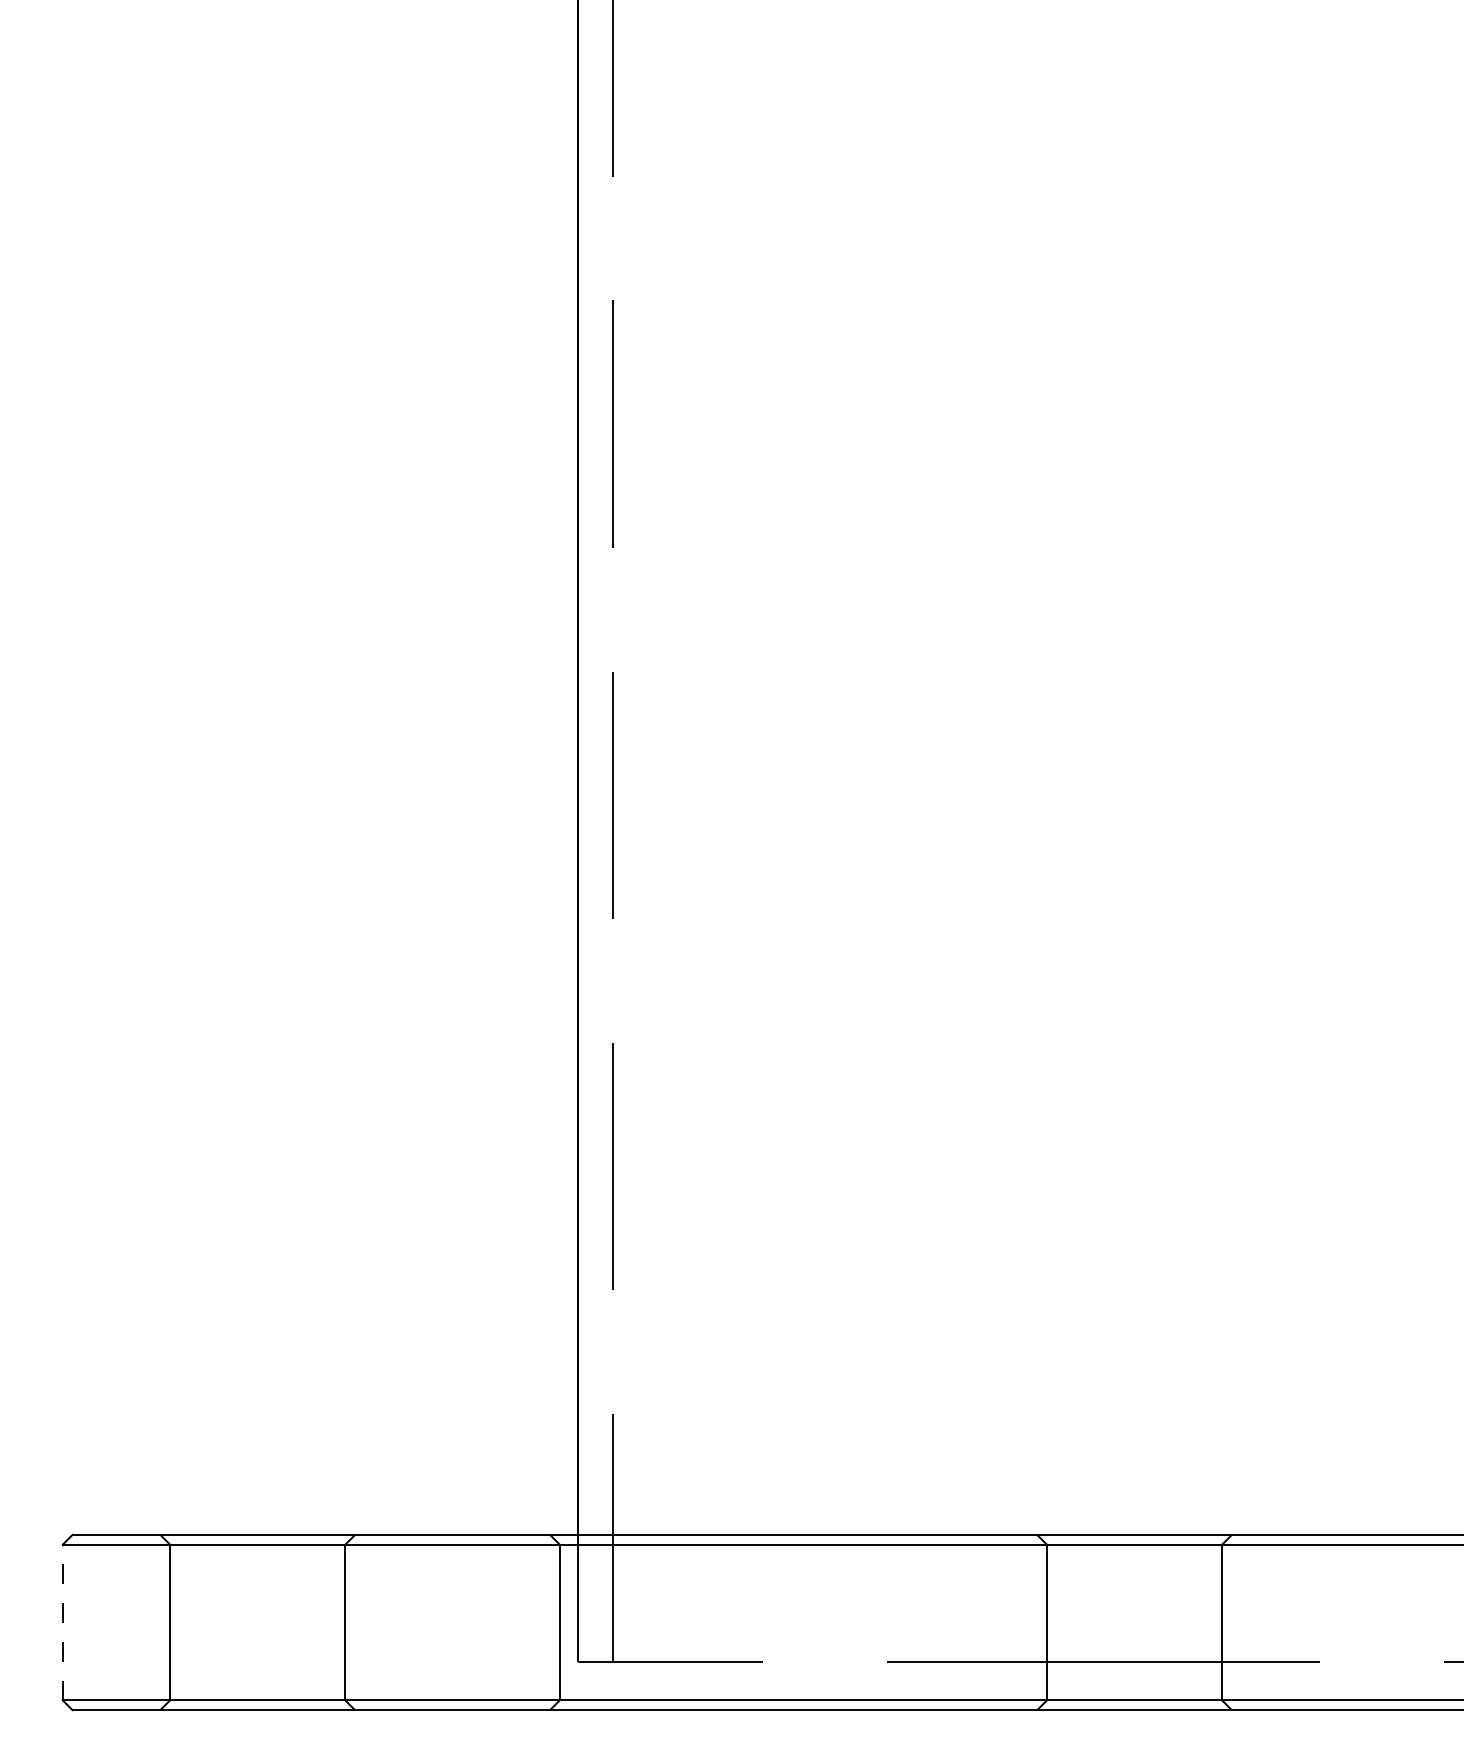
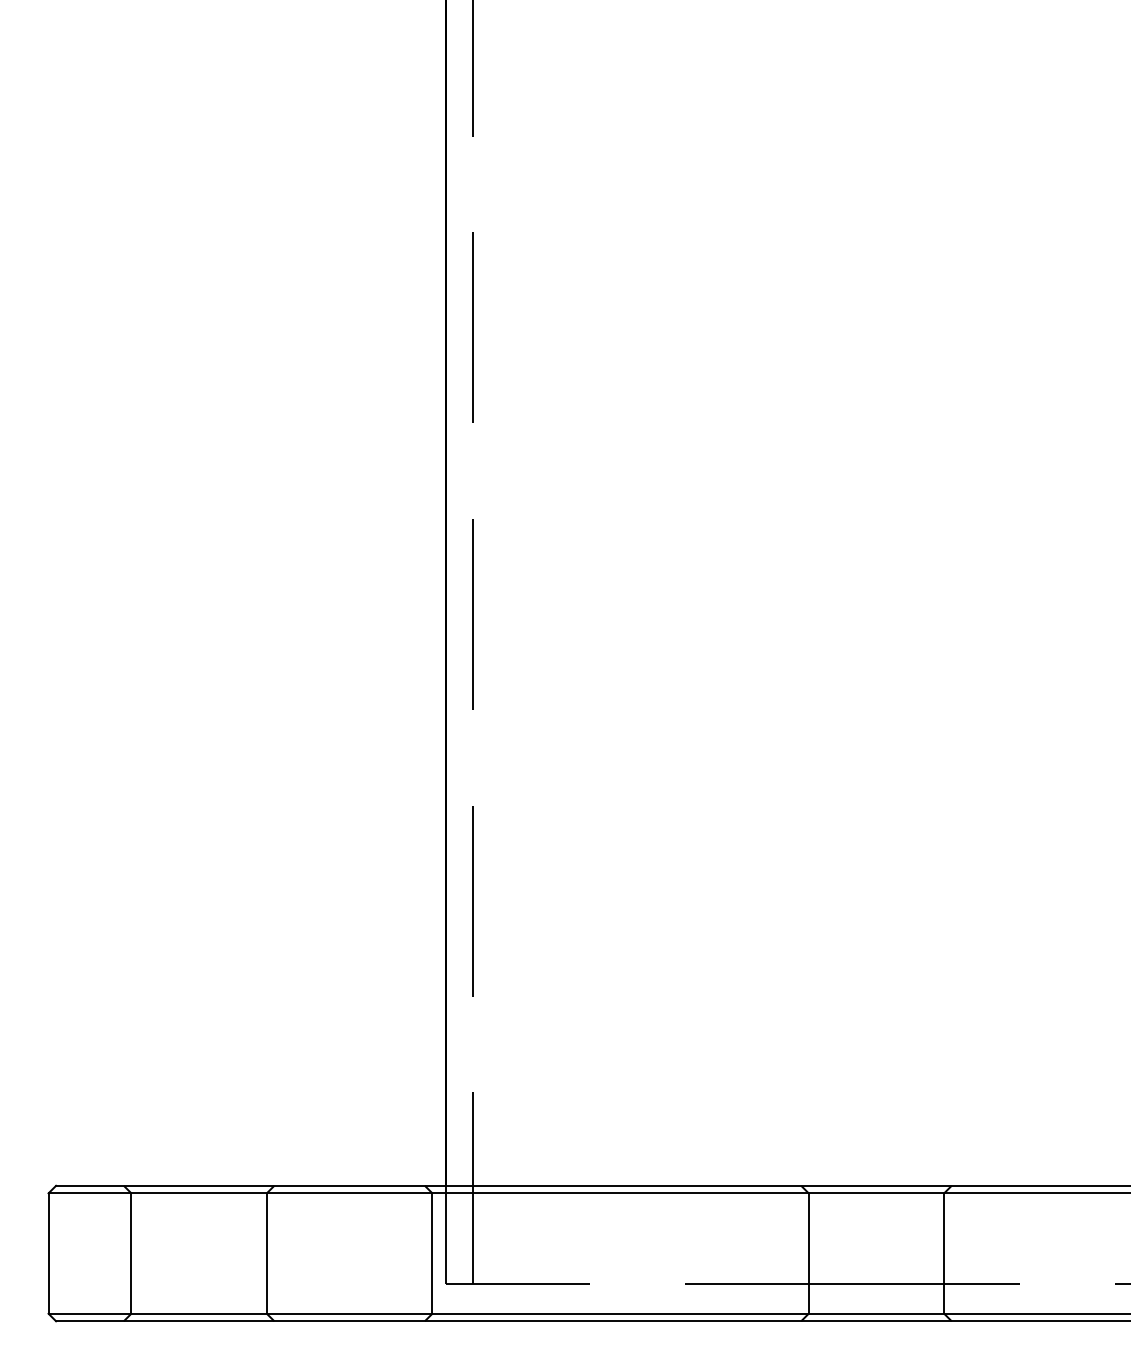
line: (62, 1622) -> (48, 1253), dashed -> solid

